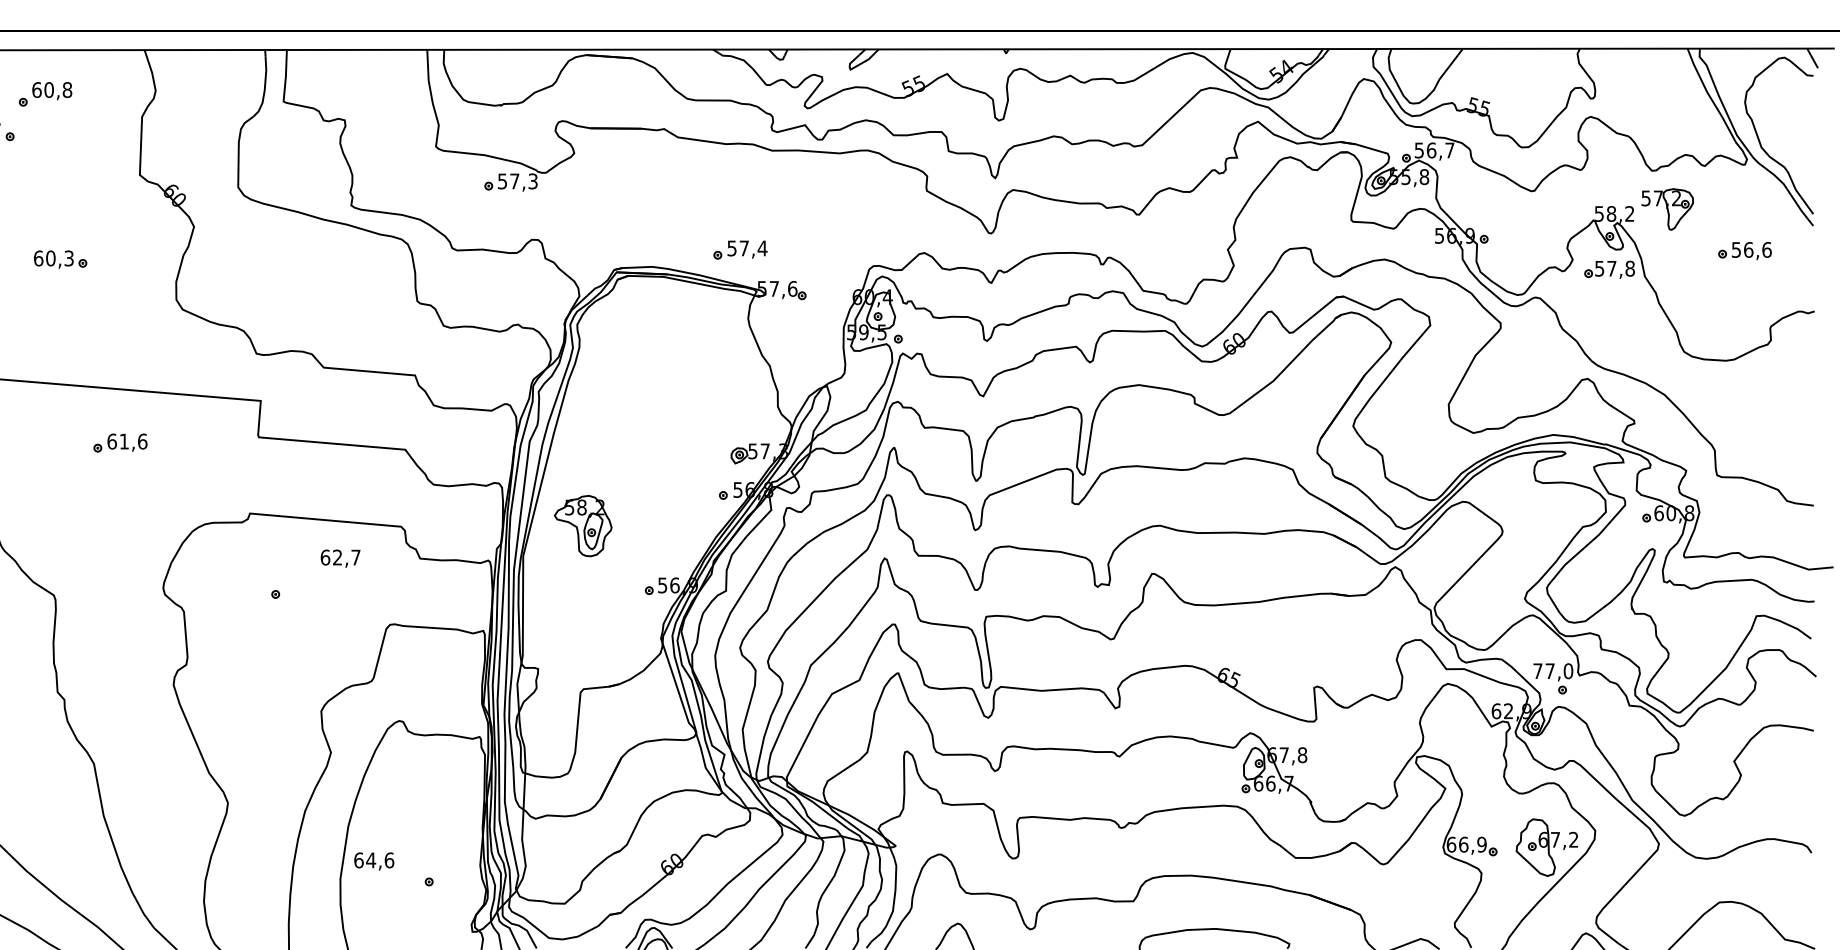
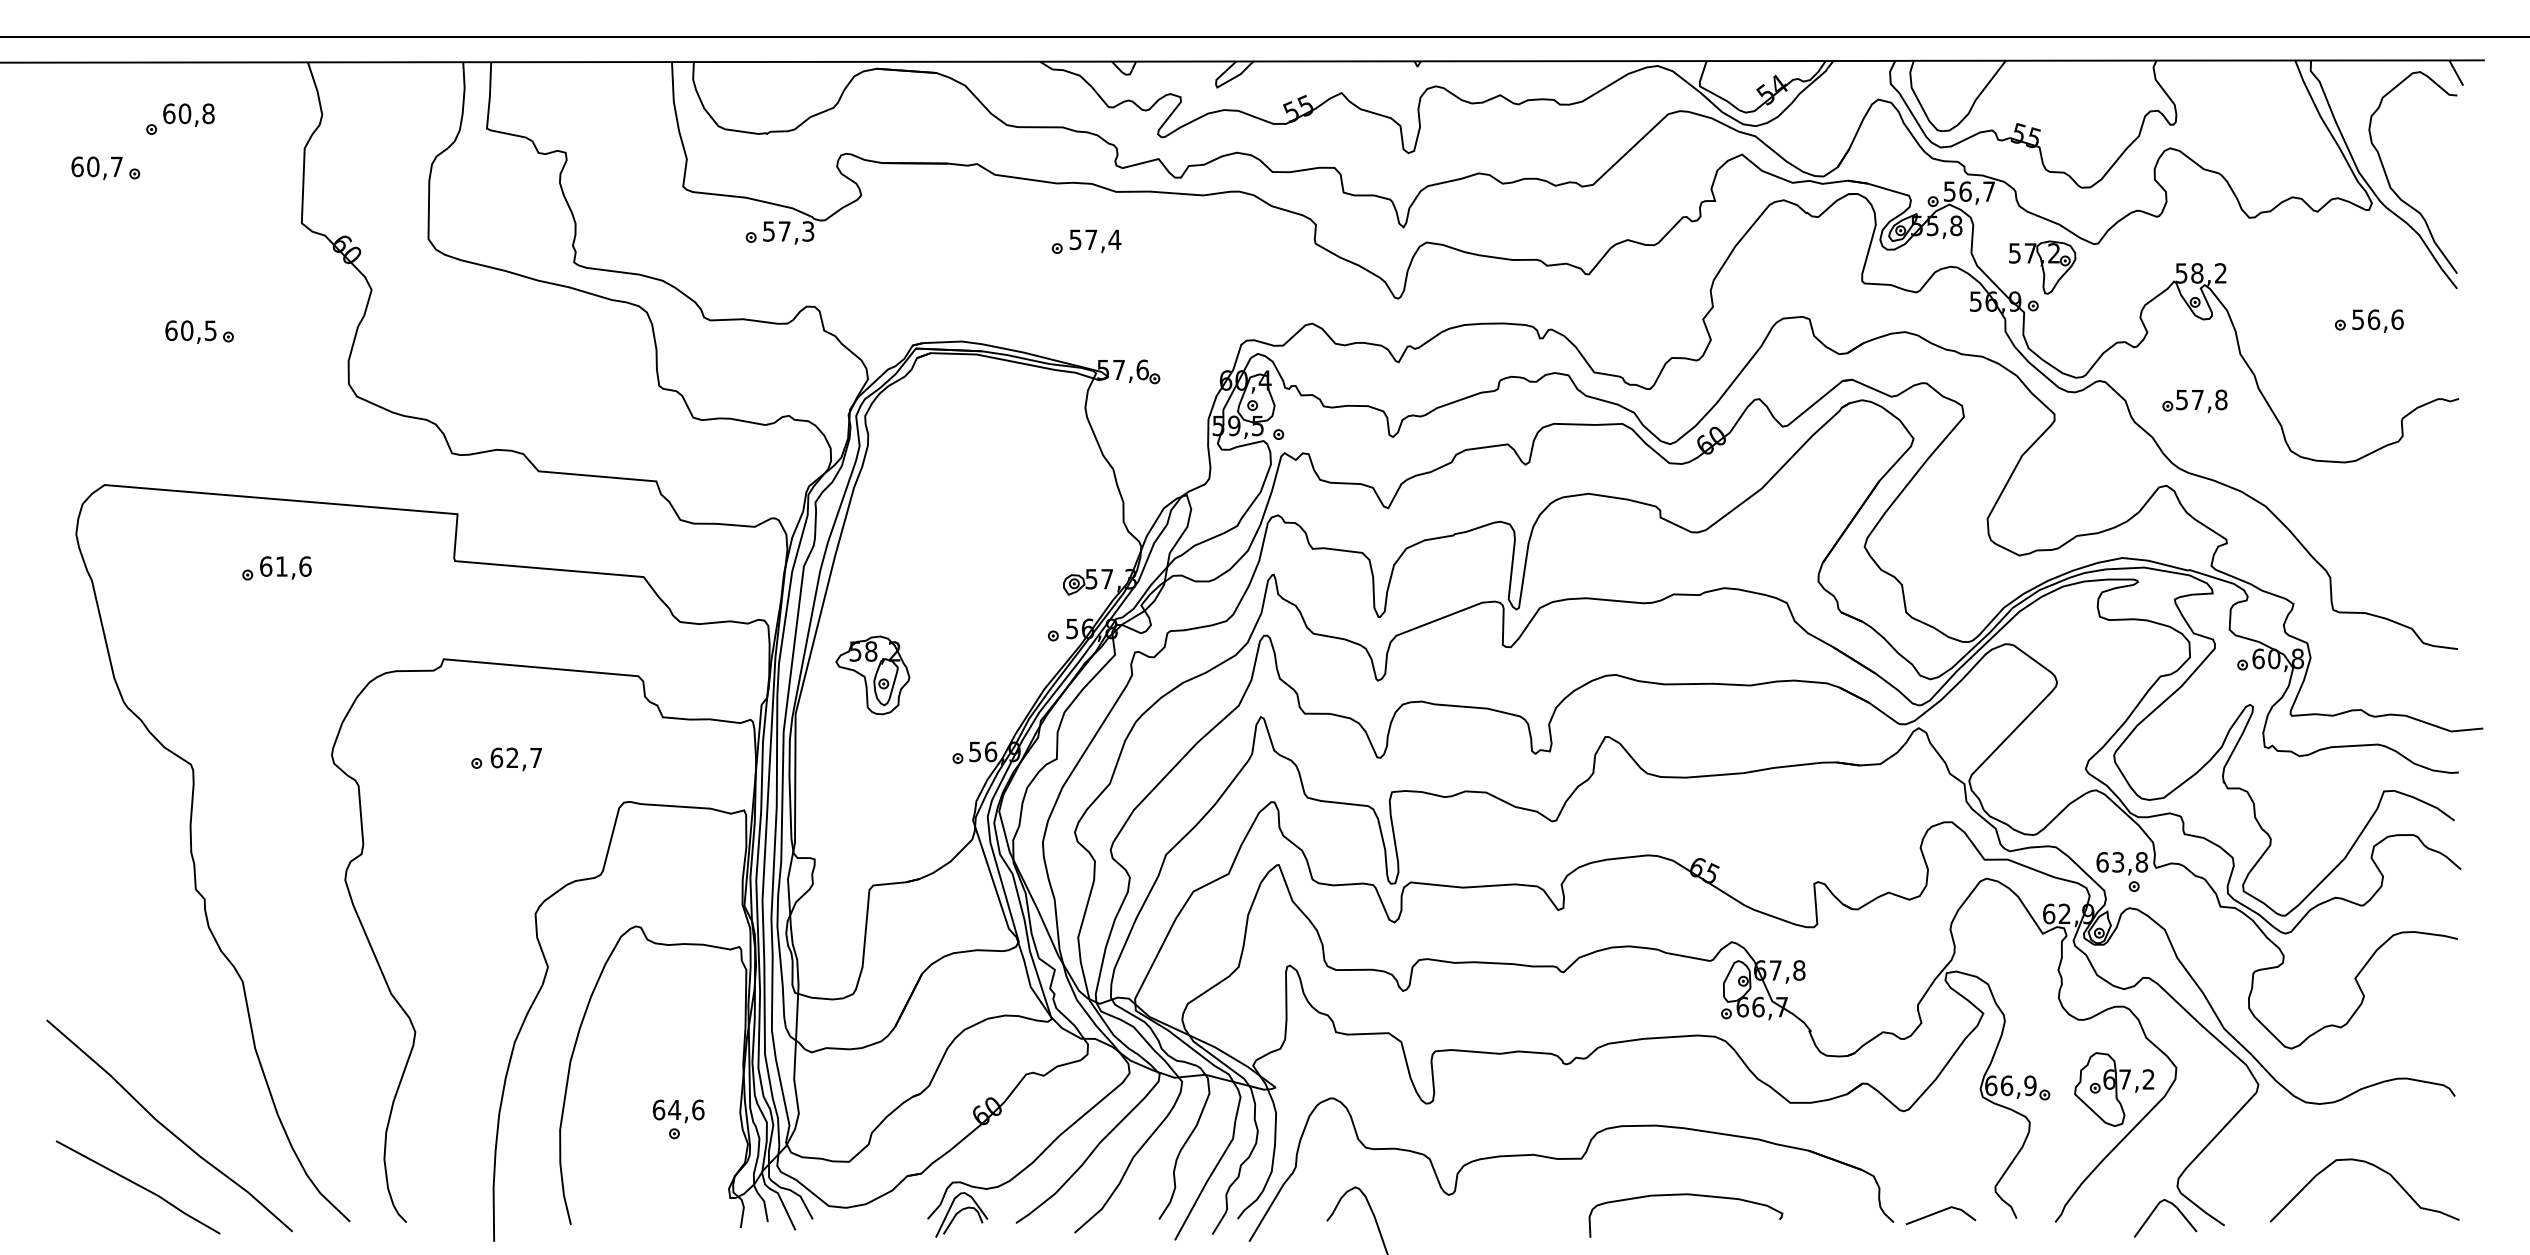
part: (1667, 209) -> (2042, 267), moved
part: (740, 249) -> (1086, 241), moved
text: (68, 258) -> (210, 330), 60,3 -> 60,5
part: (1609, 269) -> (2194, 401), moved
text: (339, 558) -> (515, 759), moved
text: (1553, 671) -> (2122, 862), 77,0 -> 63,8
text: (374, 861) -> (678, 1111), moved

